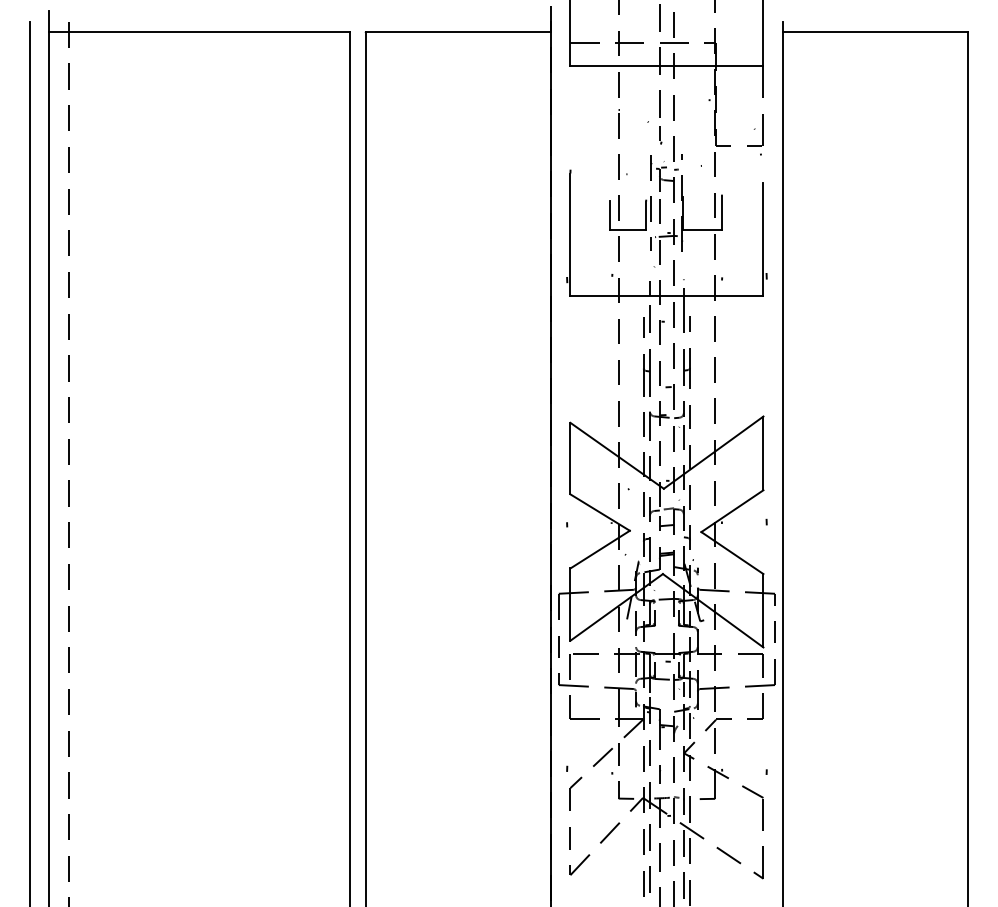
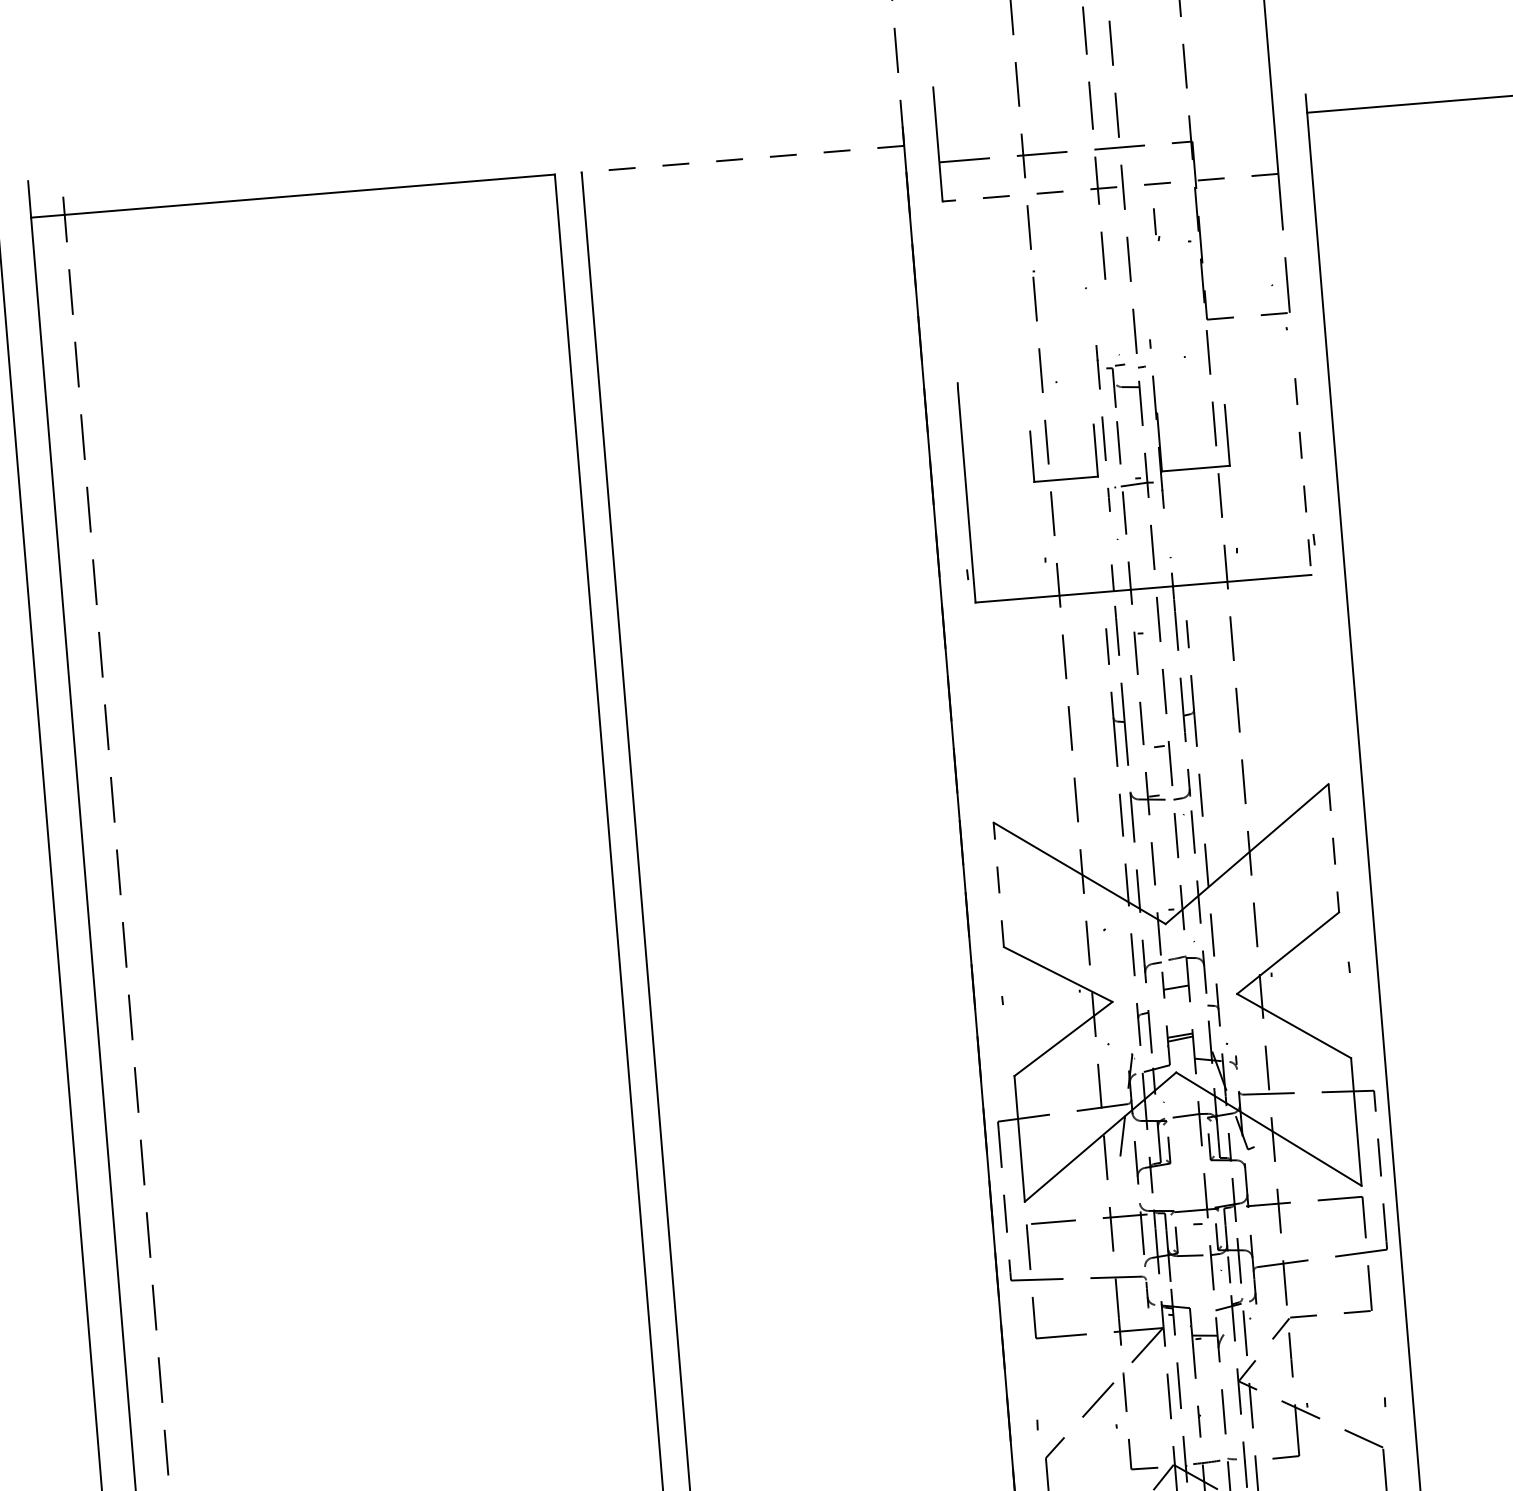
line: (458, 32) -> (743, 159), solid -> dashed
line: (666, 65) -> (1109, 187), solid -> dashed
part: (660, 135) -> (1156, 225), moved
line: (763, 239) -> (1303, 476), solid -> dashed
line: (763, 453) -> (1333, 848), solid -> dashed
line: (570, 458) -> (998, 884), solid -> dashed

